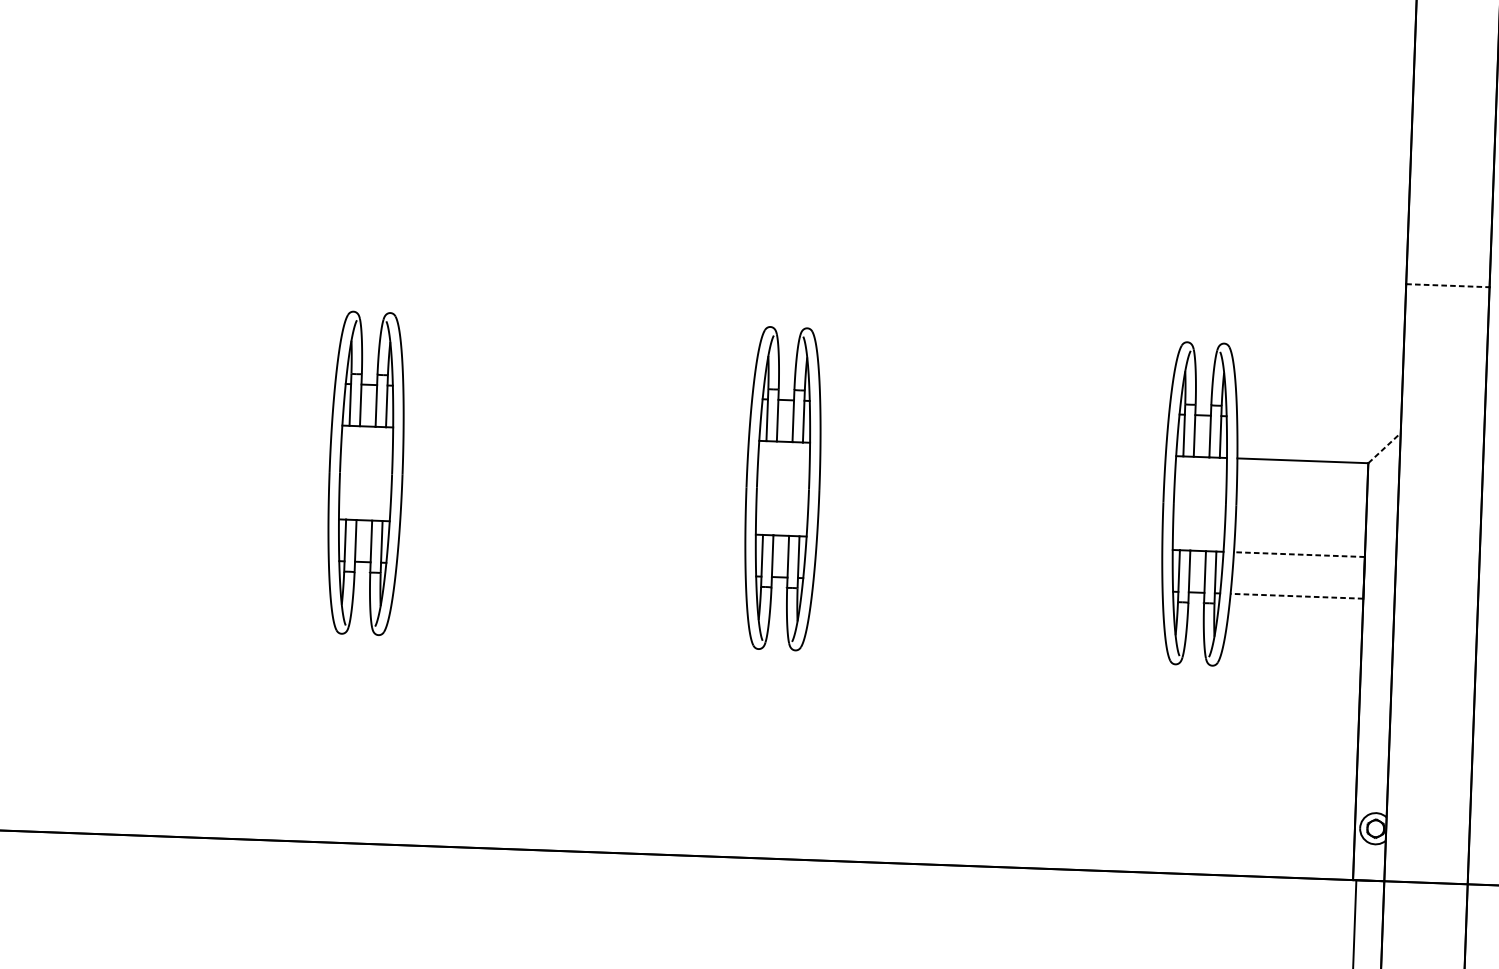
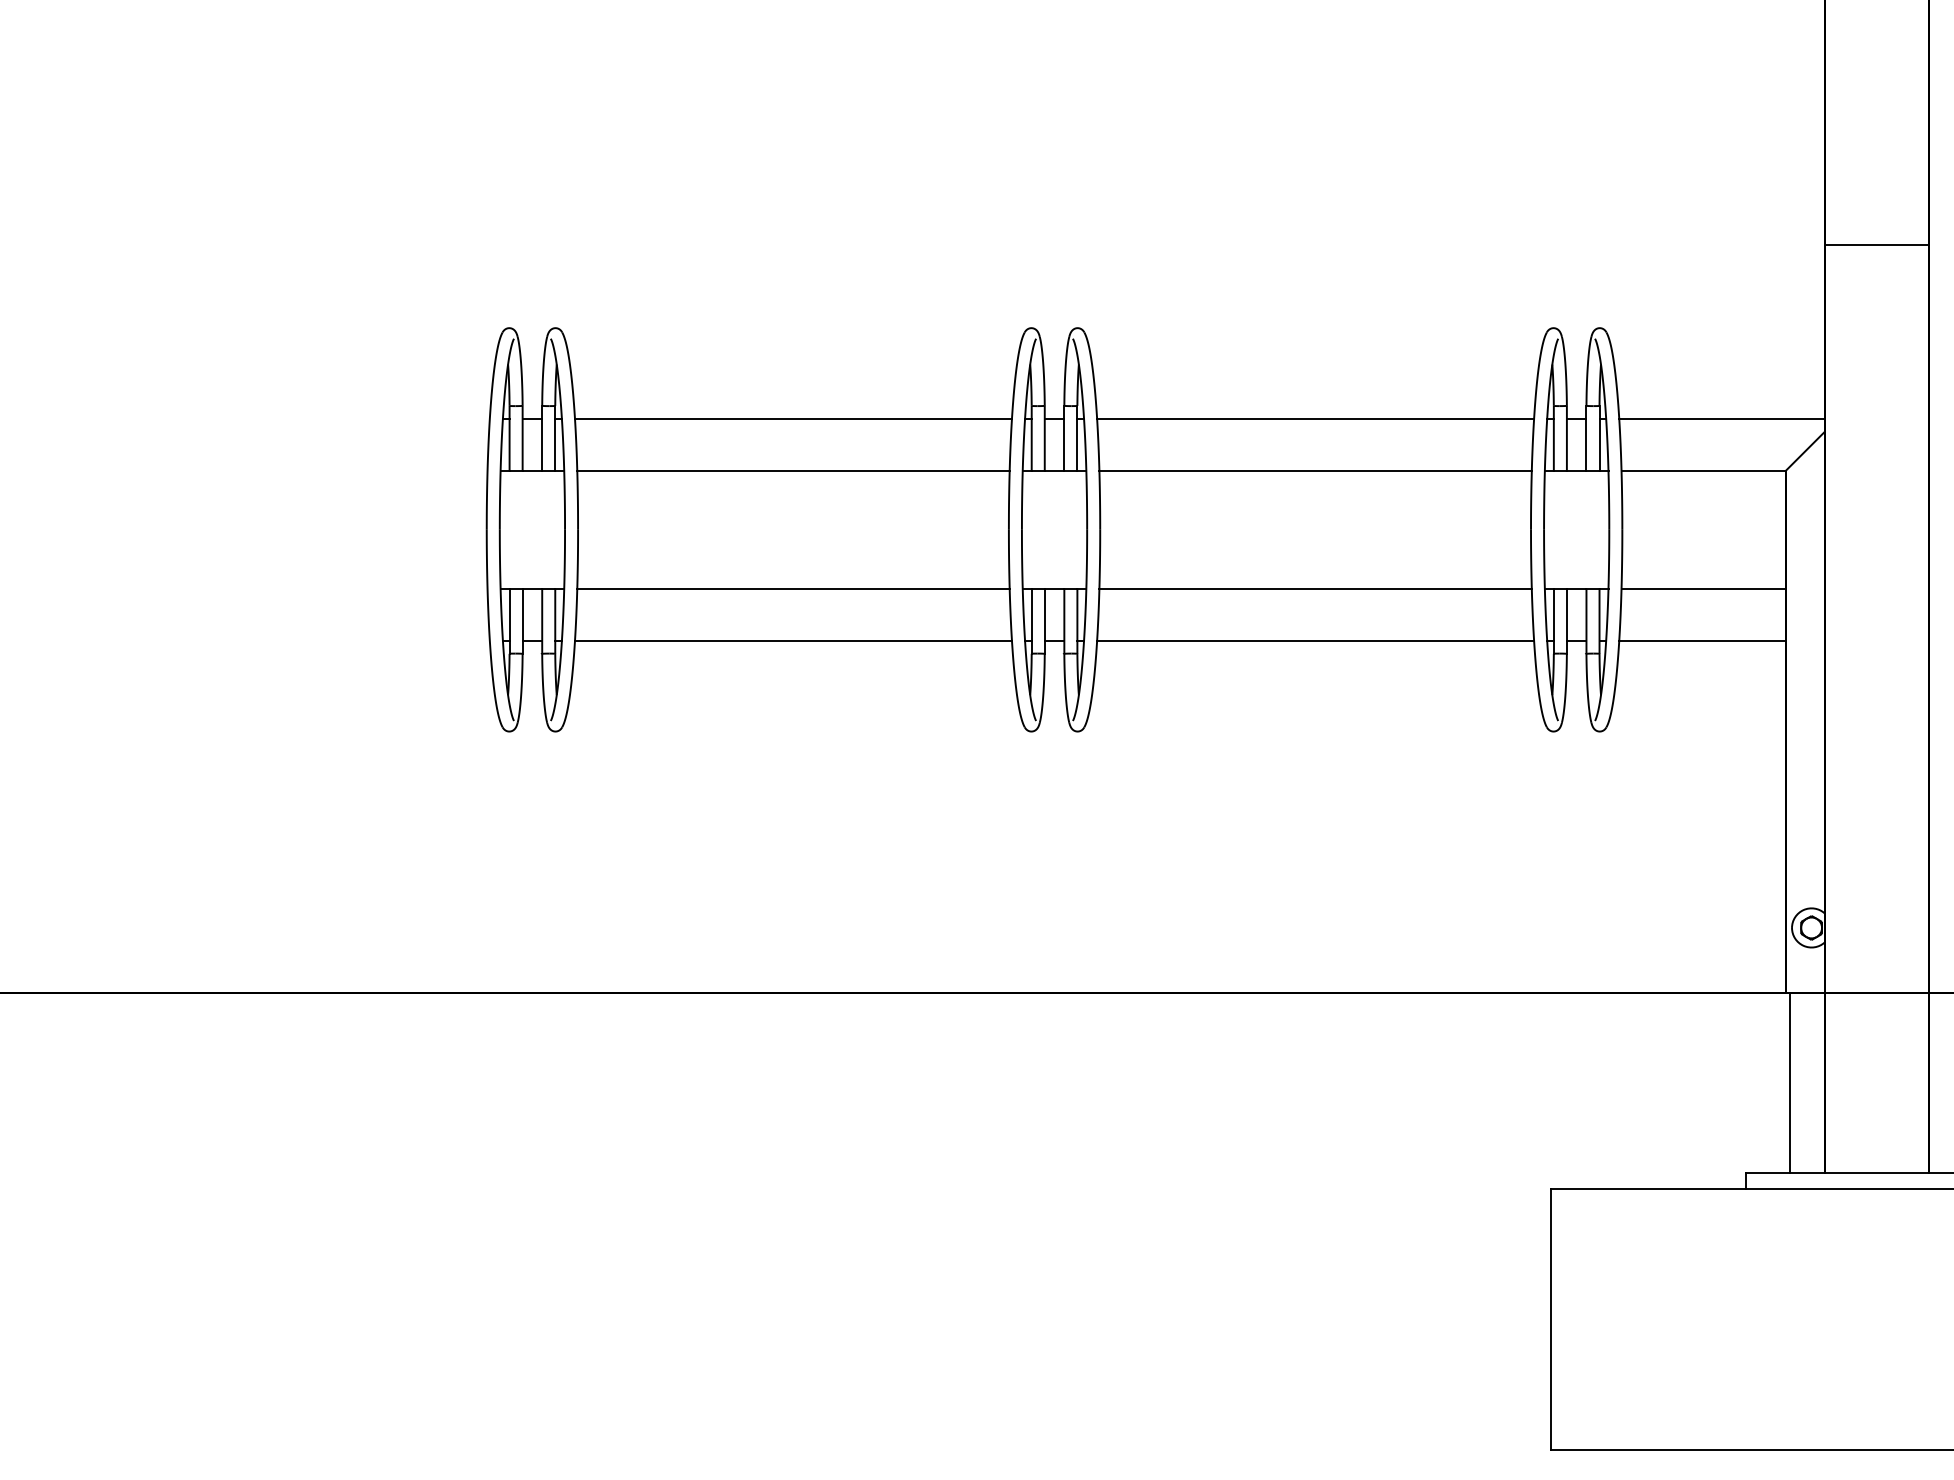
line: (1448, 285) -> (1877, 245), dashed -> solid
line: (576, 392) -> (792, 418), added
line: (994, 407) -> (1315, 418), added
line: (1318, 419) -> (1721, 418), added
line: (576, 434) -> (793, 471), added
line: (1384, 448) -> (1805, 451), dashed -> solid
line: (993, 449) -> (1315, 471), added
line: (572, 527) -> (793, 588), added
line: (989, 543) -> (1315, 588), added
line: (1299, 554) -> (1703, 588), dashed -> solid
line: (570, 569) -> (792, 640), added
line: (988, 584) -> (1315, 640), added
line: (1296, 596) -> (1701, 640), dashed -> solid

